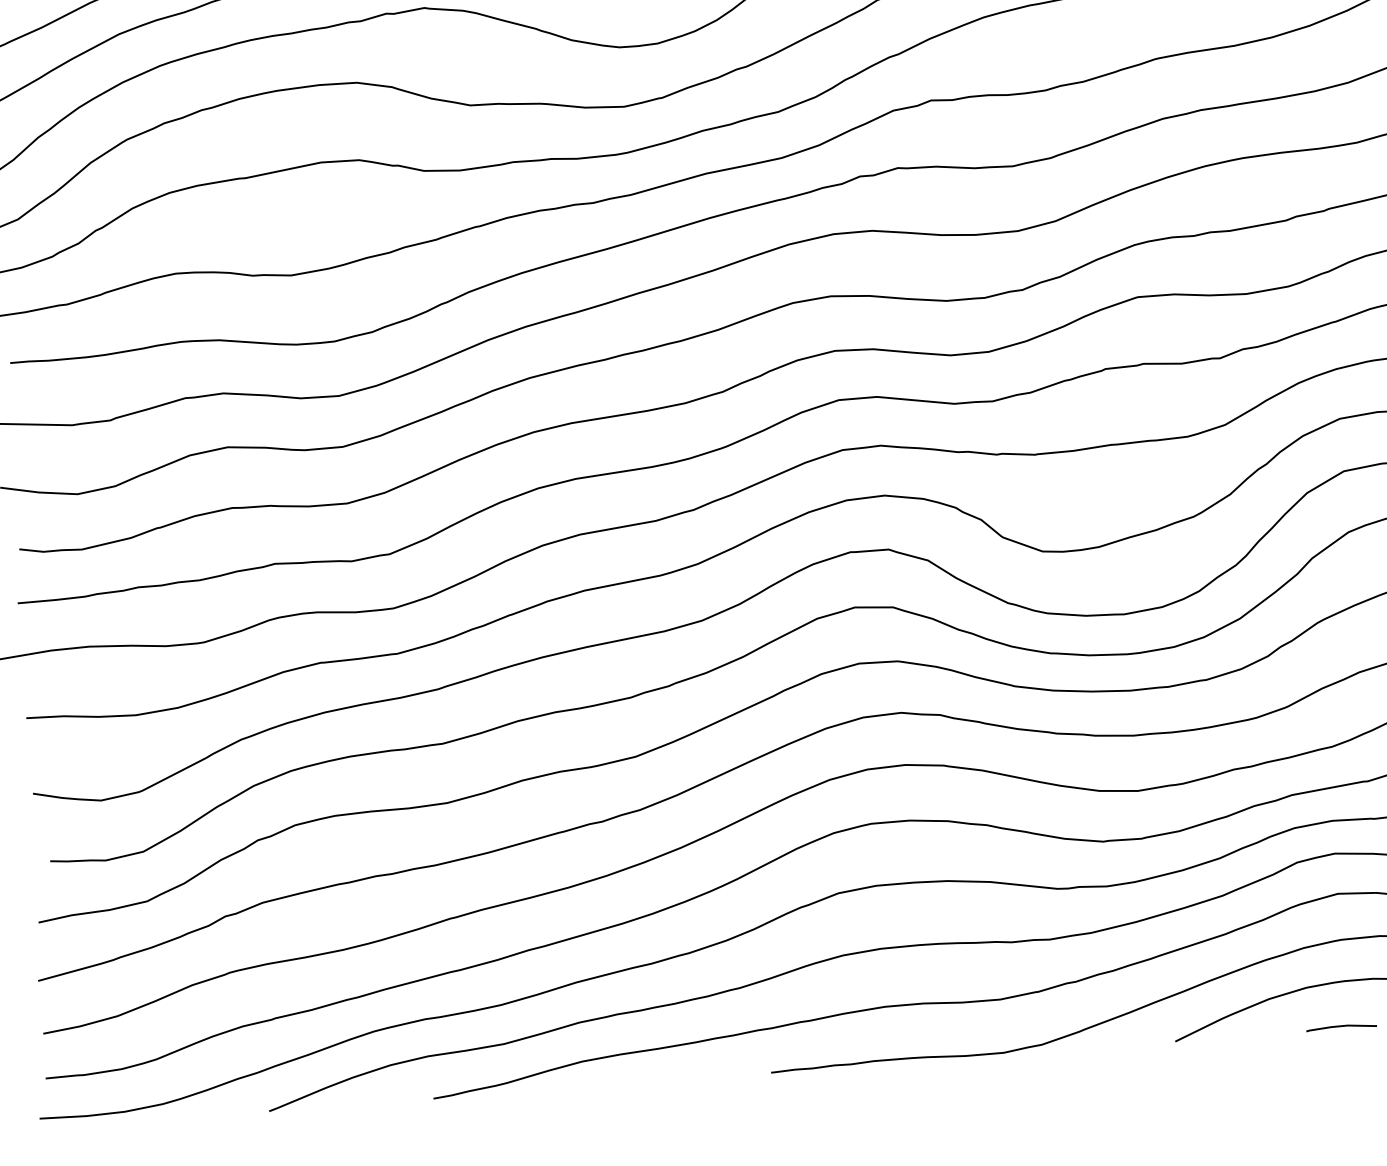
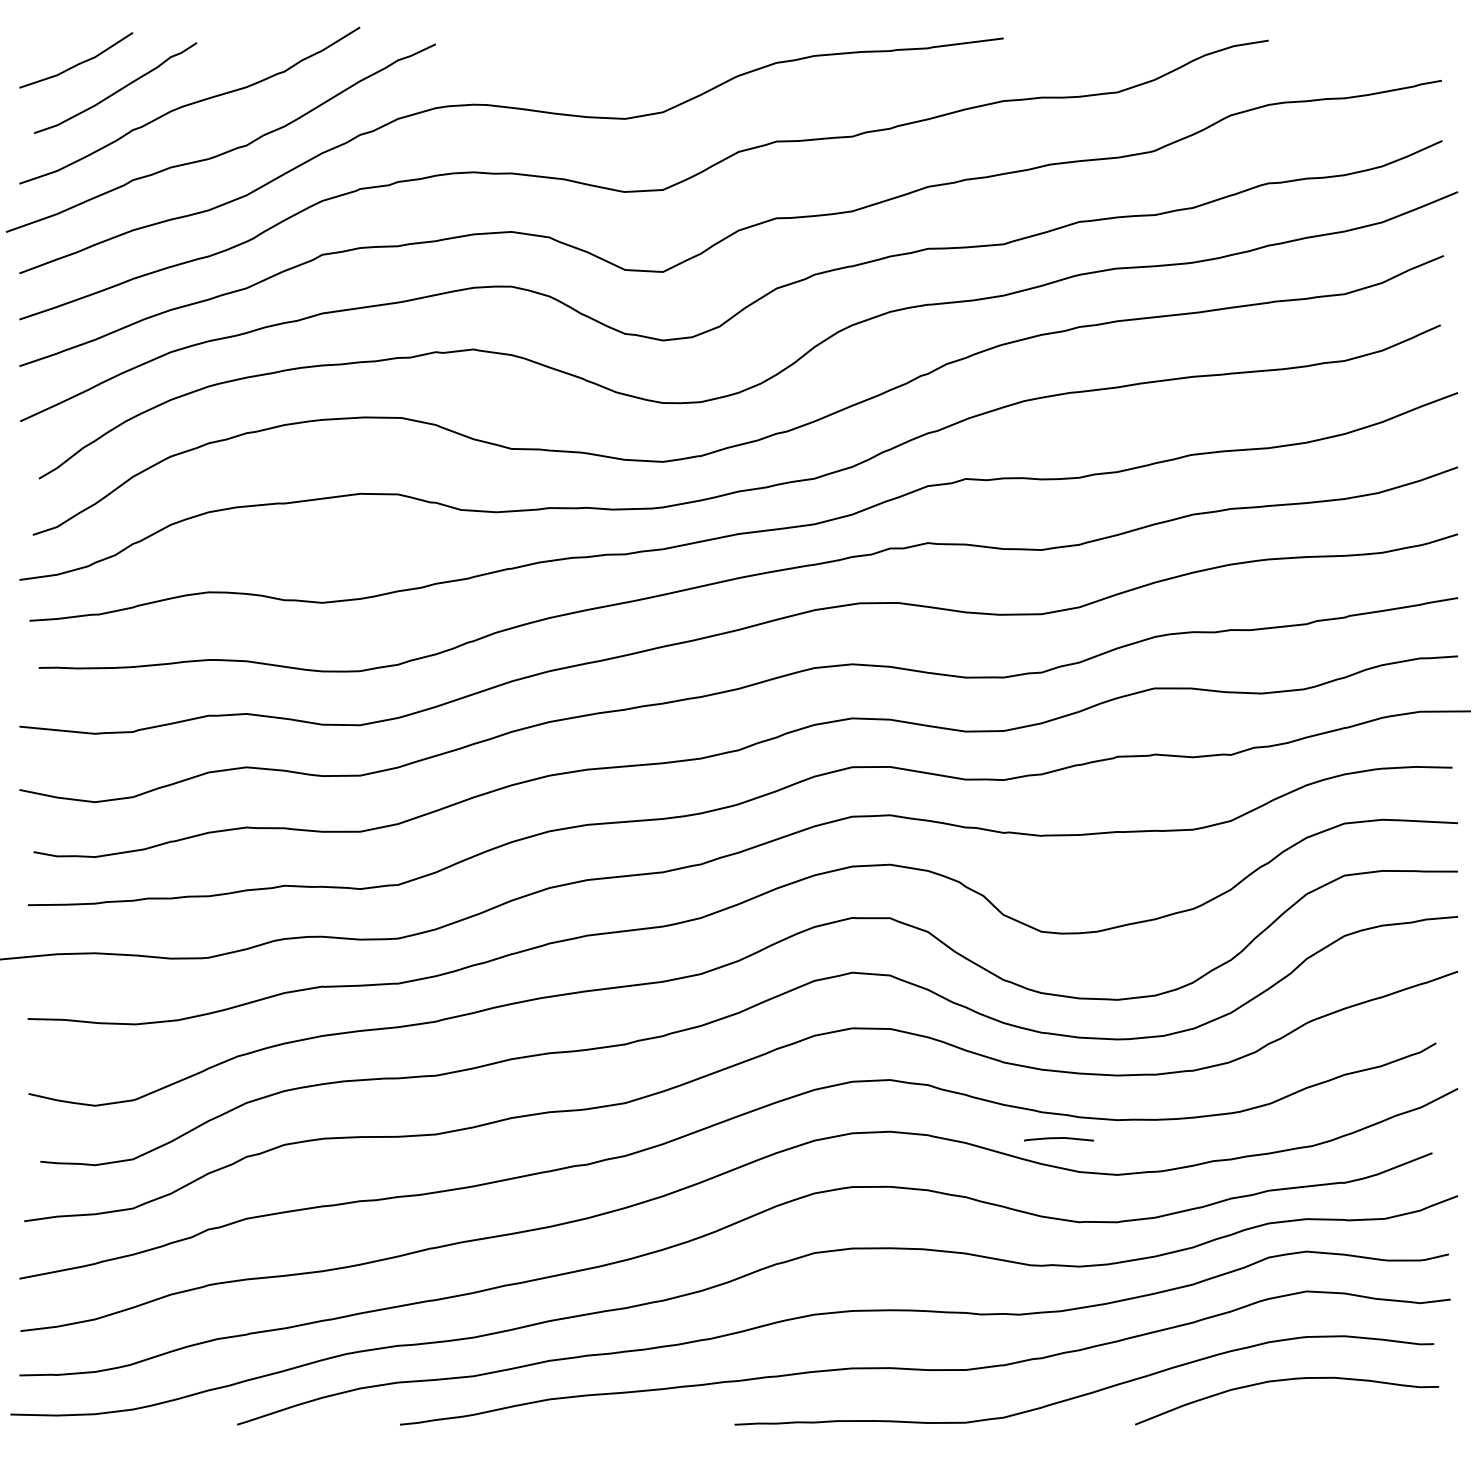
line: (1341, 1026) -> (1059, 1138), moved

